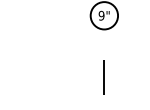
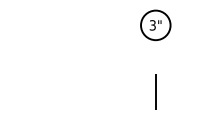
text: (101, 15) -> (152, 25), 9" -> 3"

